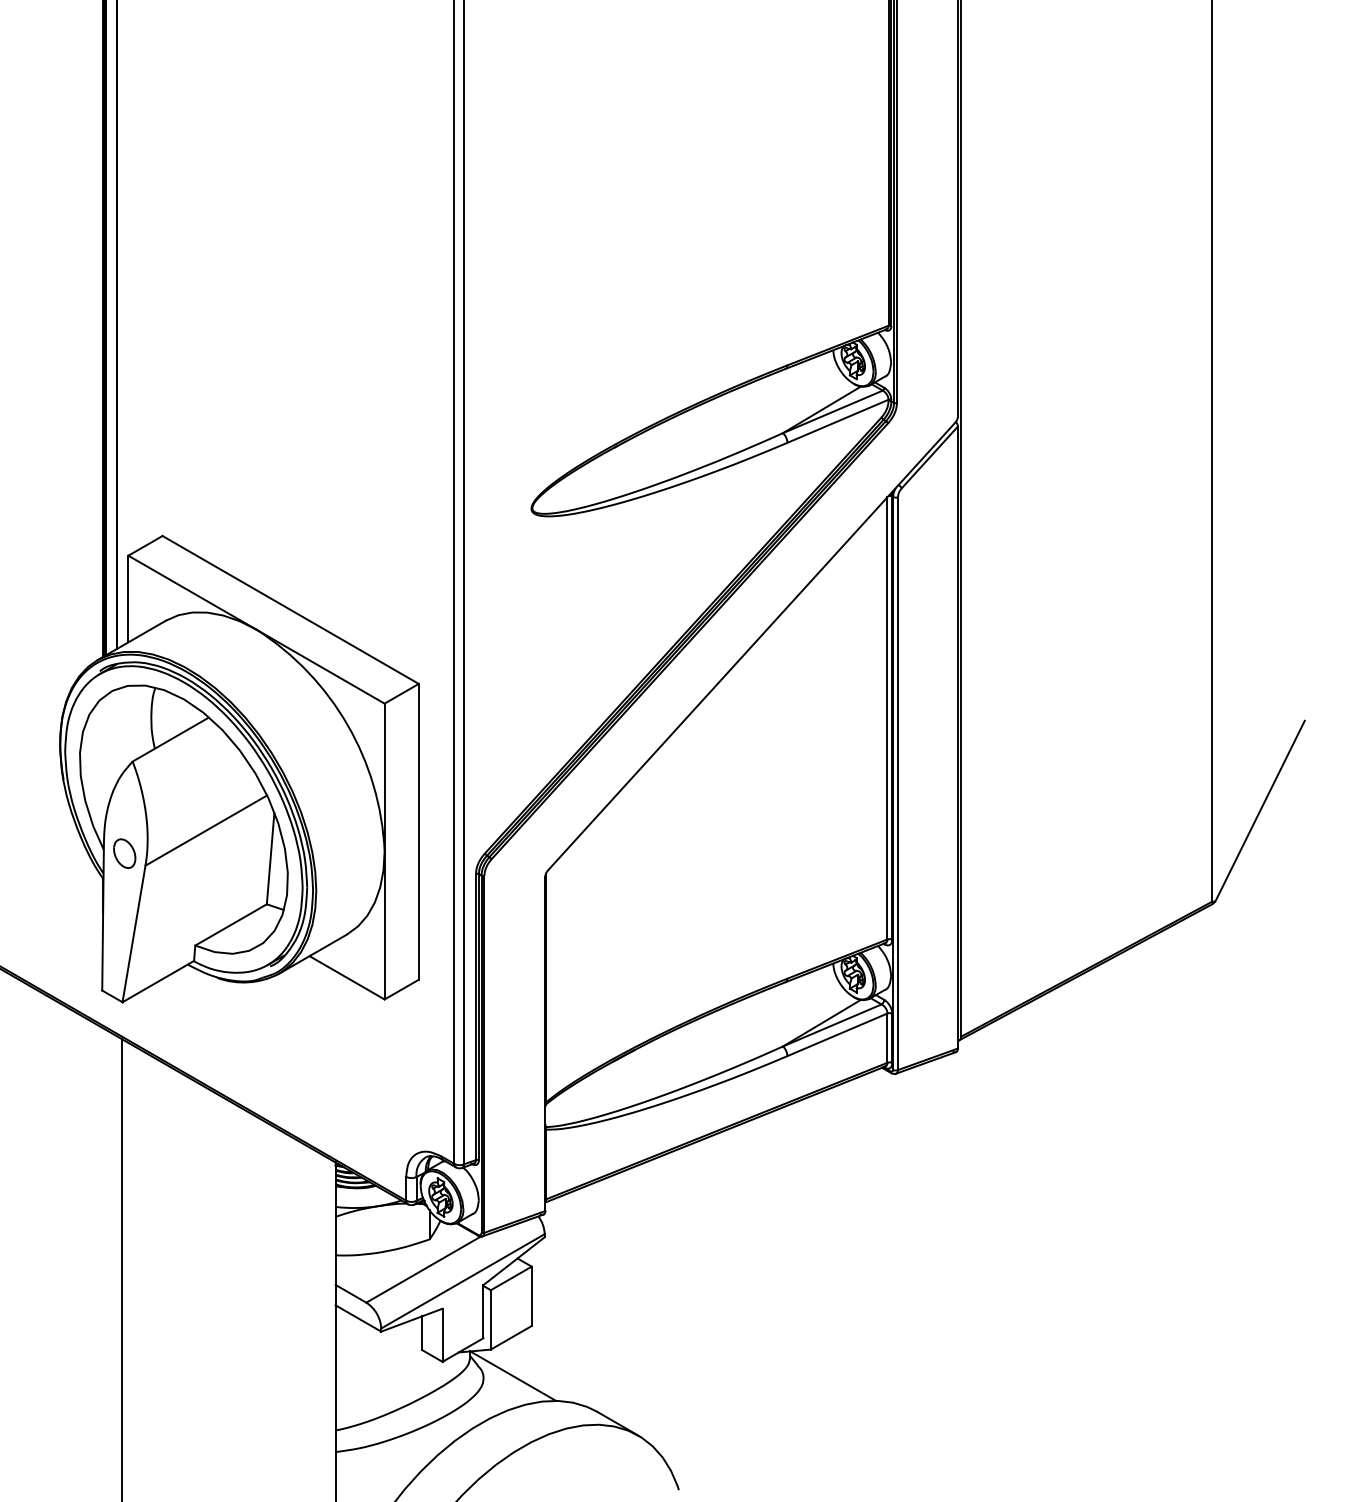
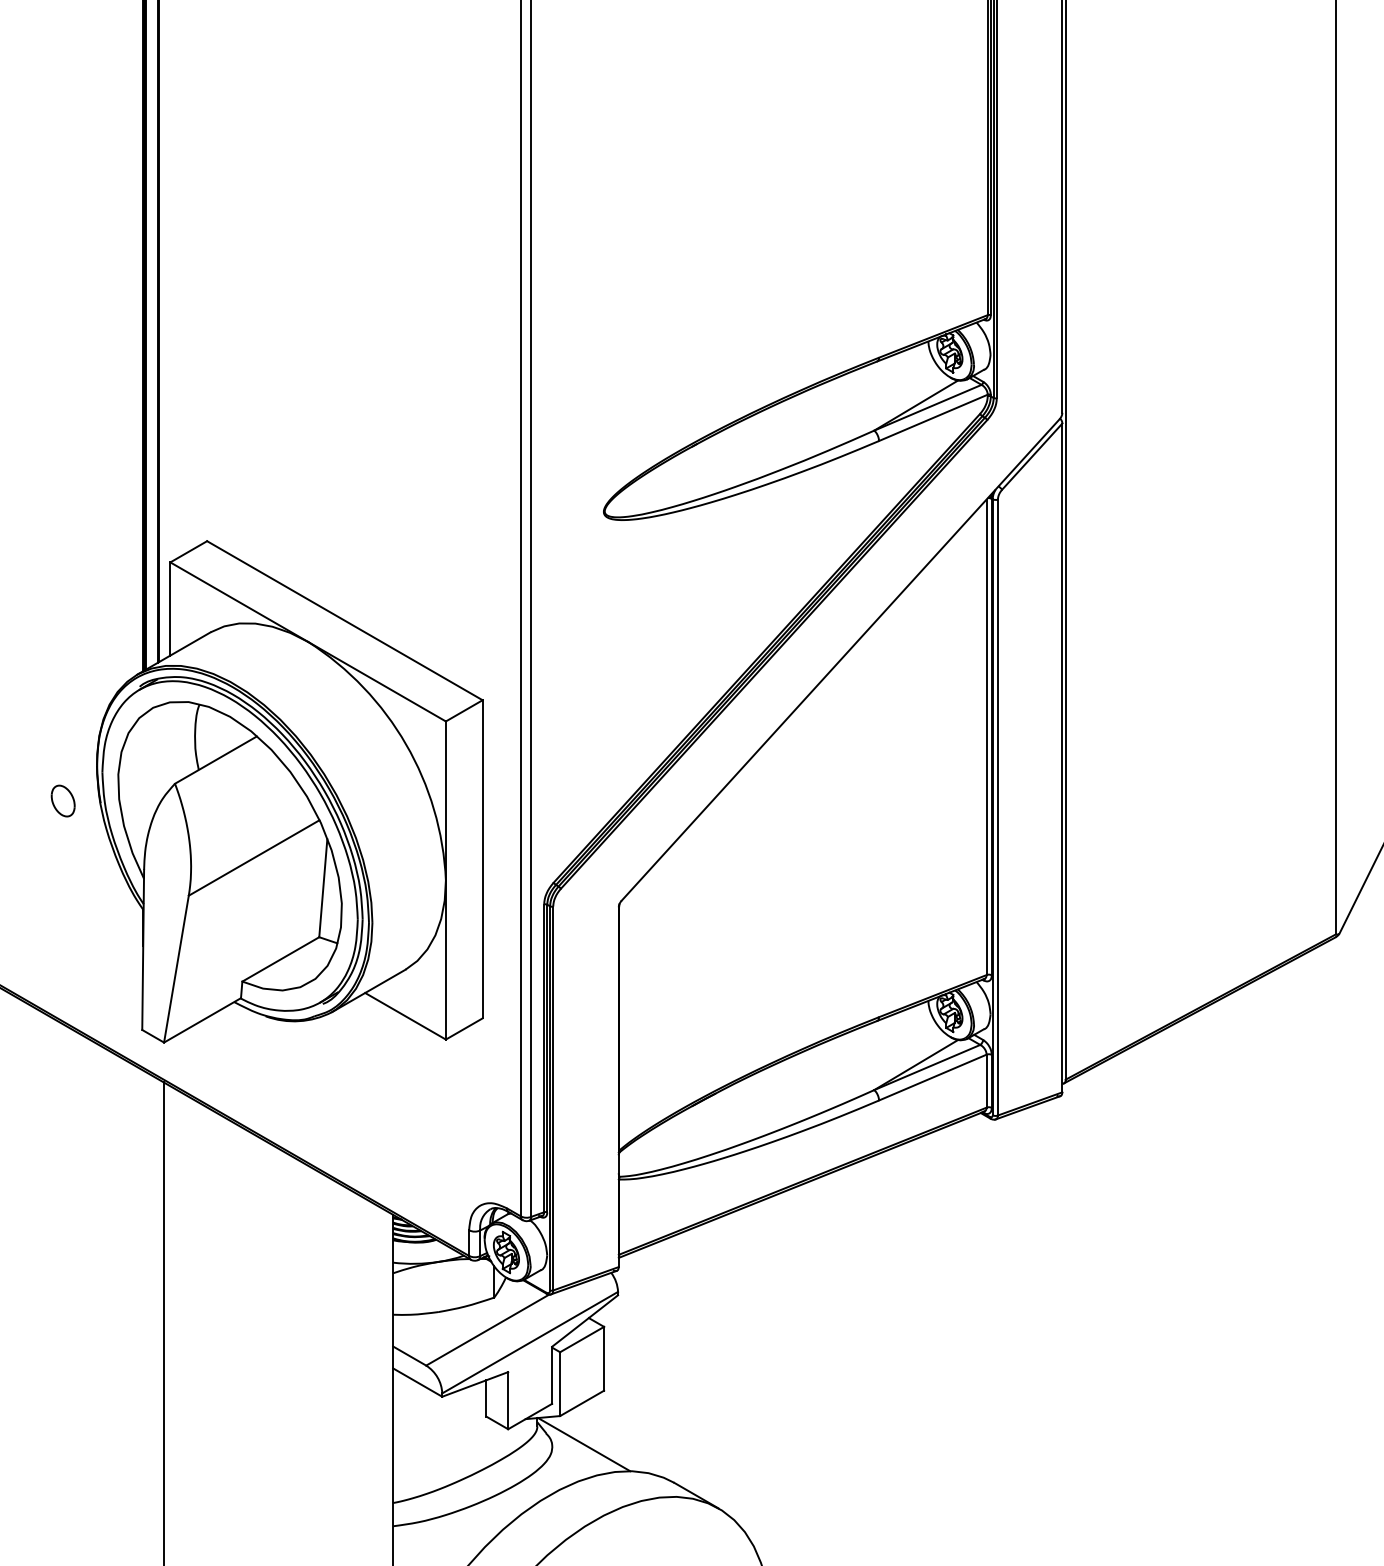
part: (124, 853) -> (62, 800), moved

